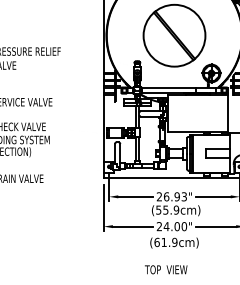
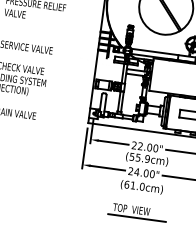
text: (175, 196) -> (148, 147), 26.93" -> 22.00"
text: (174, 242) -> (141, 186), (61.9cm) -> (61.0cm)
line: (173, 278) -> (136, 217), added

